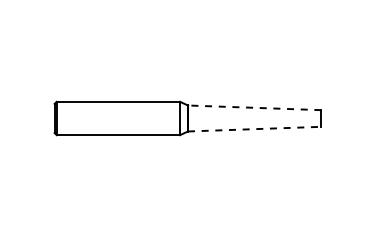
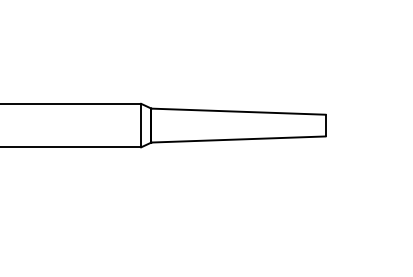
line: (254, 107) -> (238, 111), dashed -> solid
line: (254, 129) -> (238, 139), dashed -> solid

